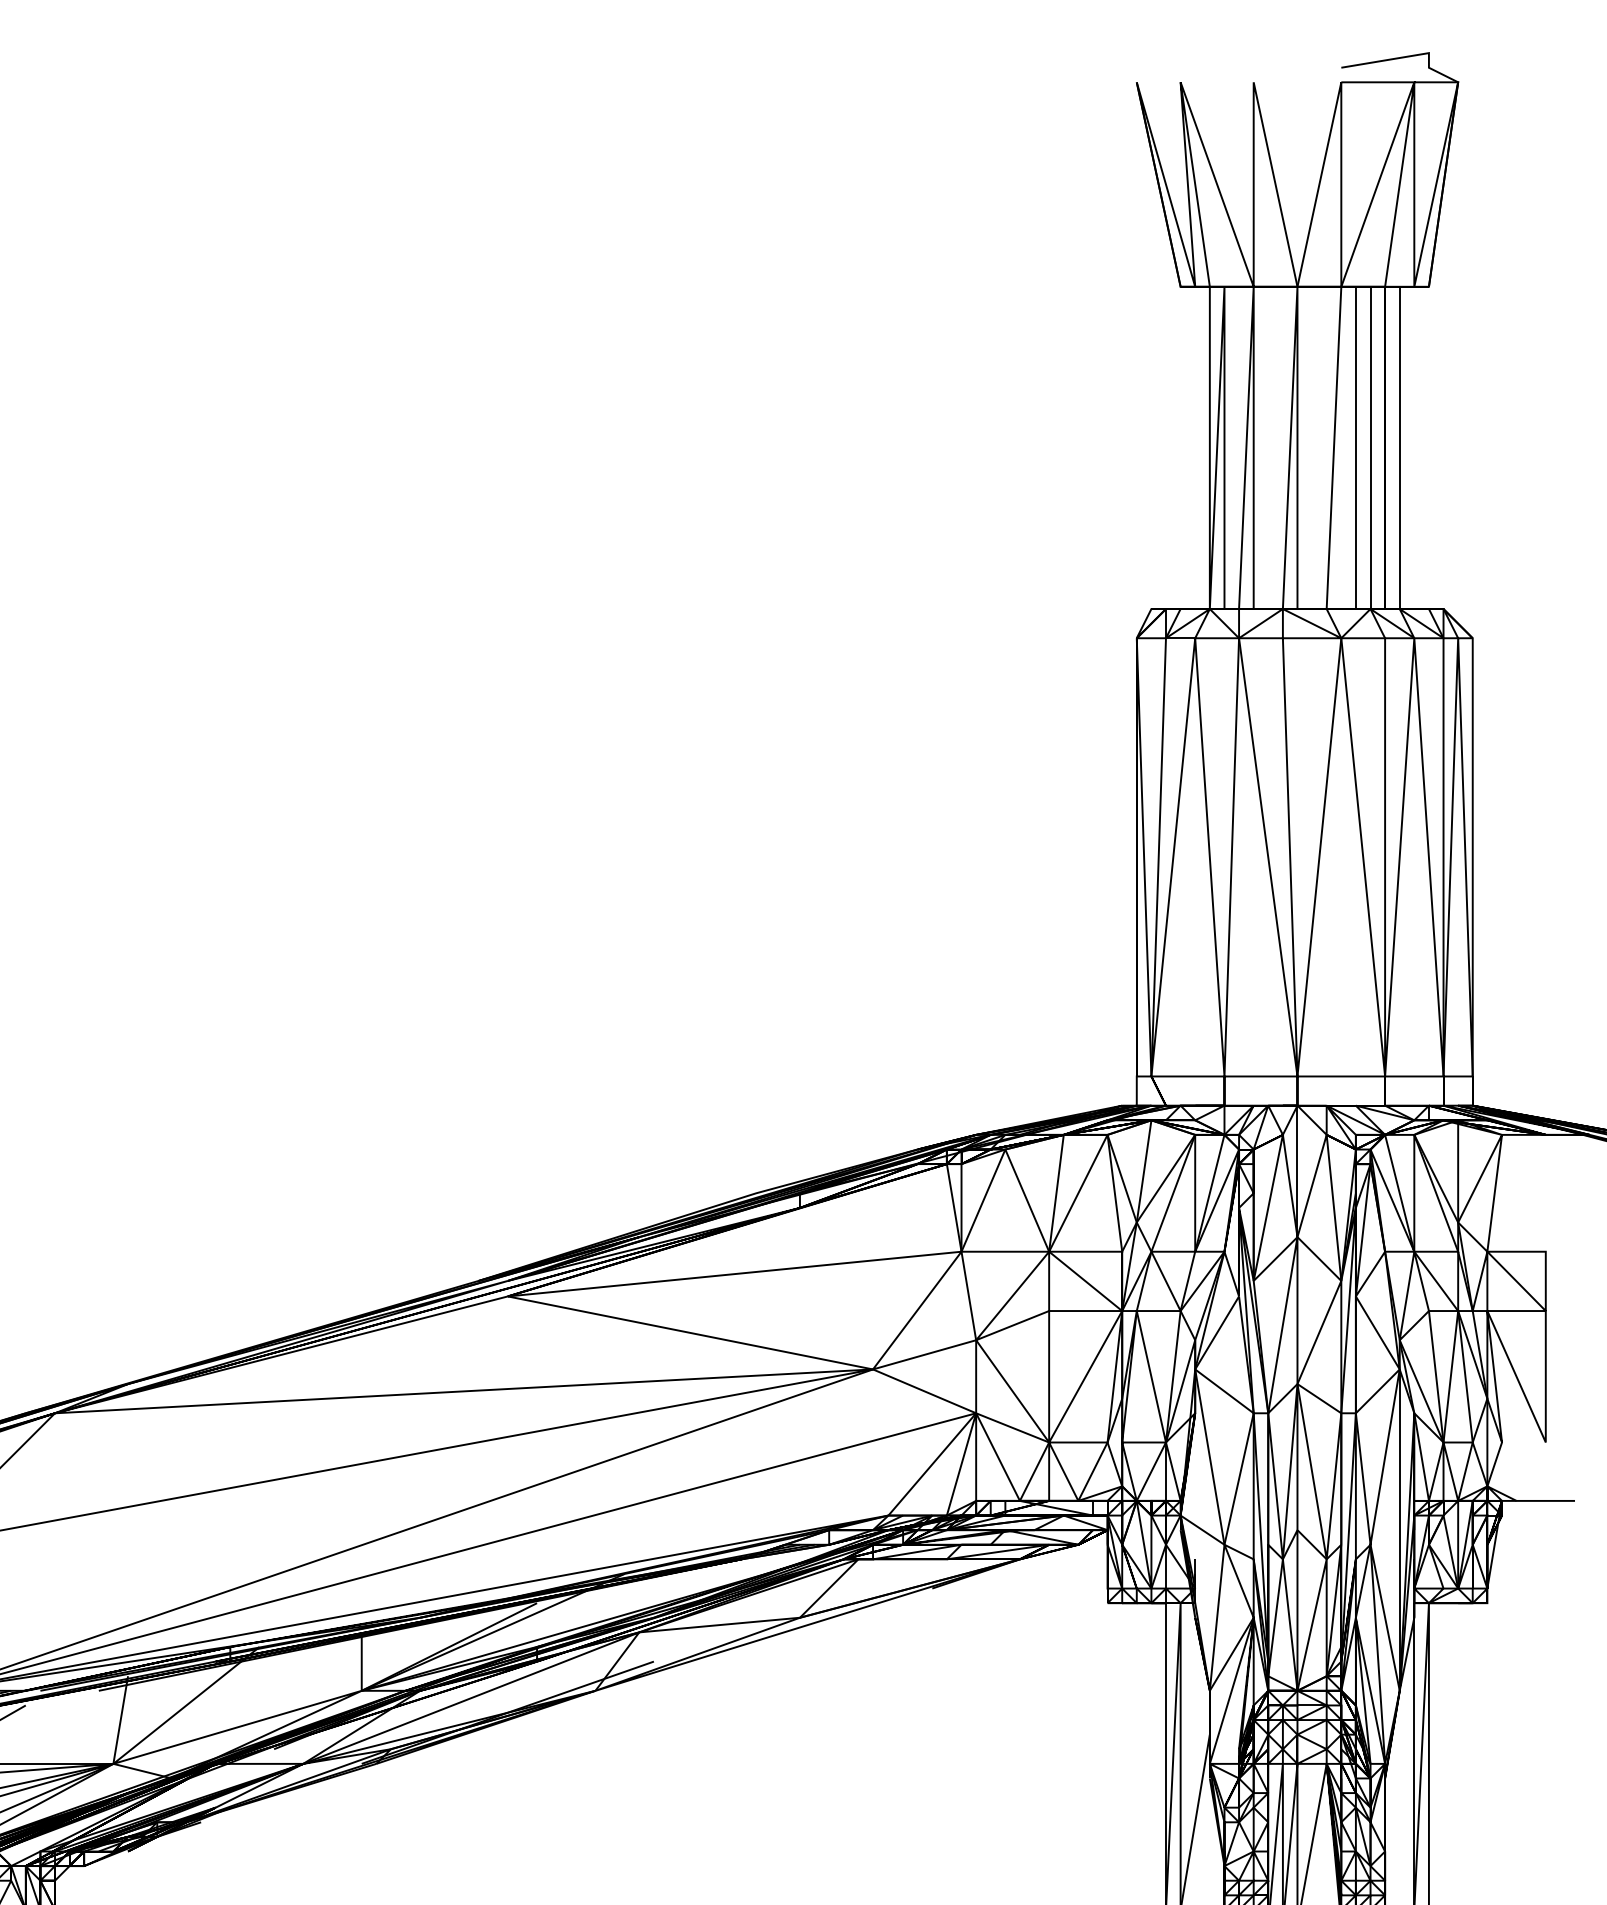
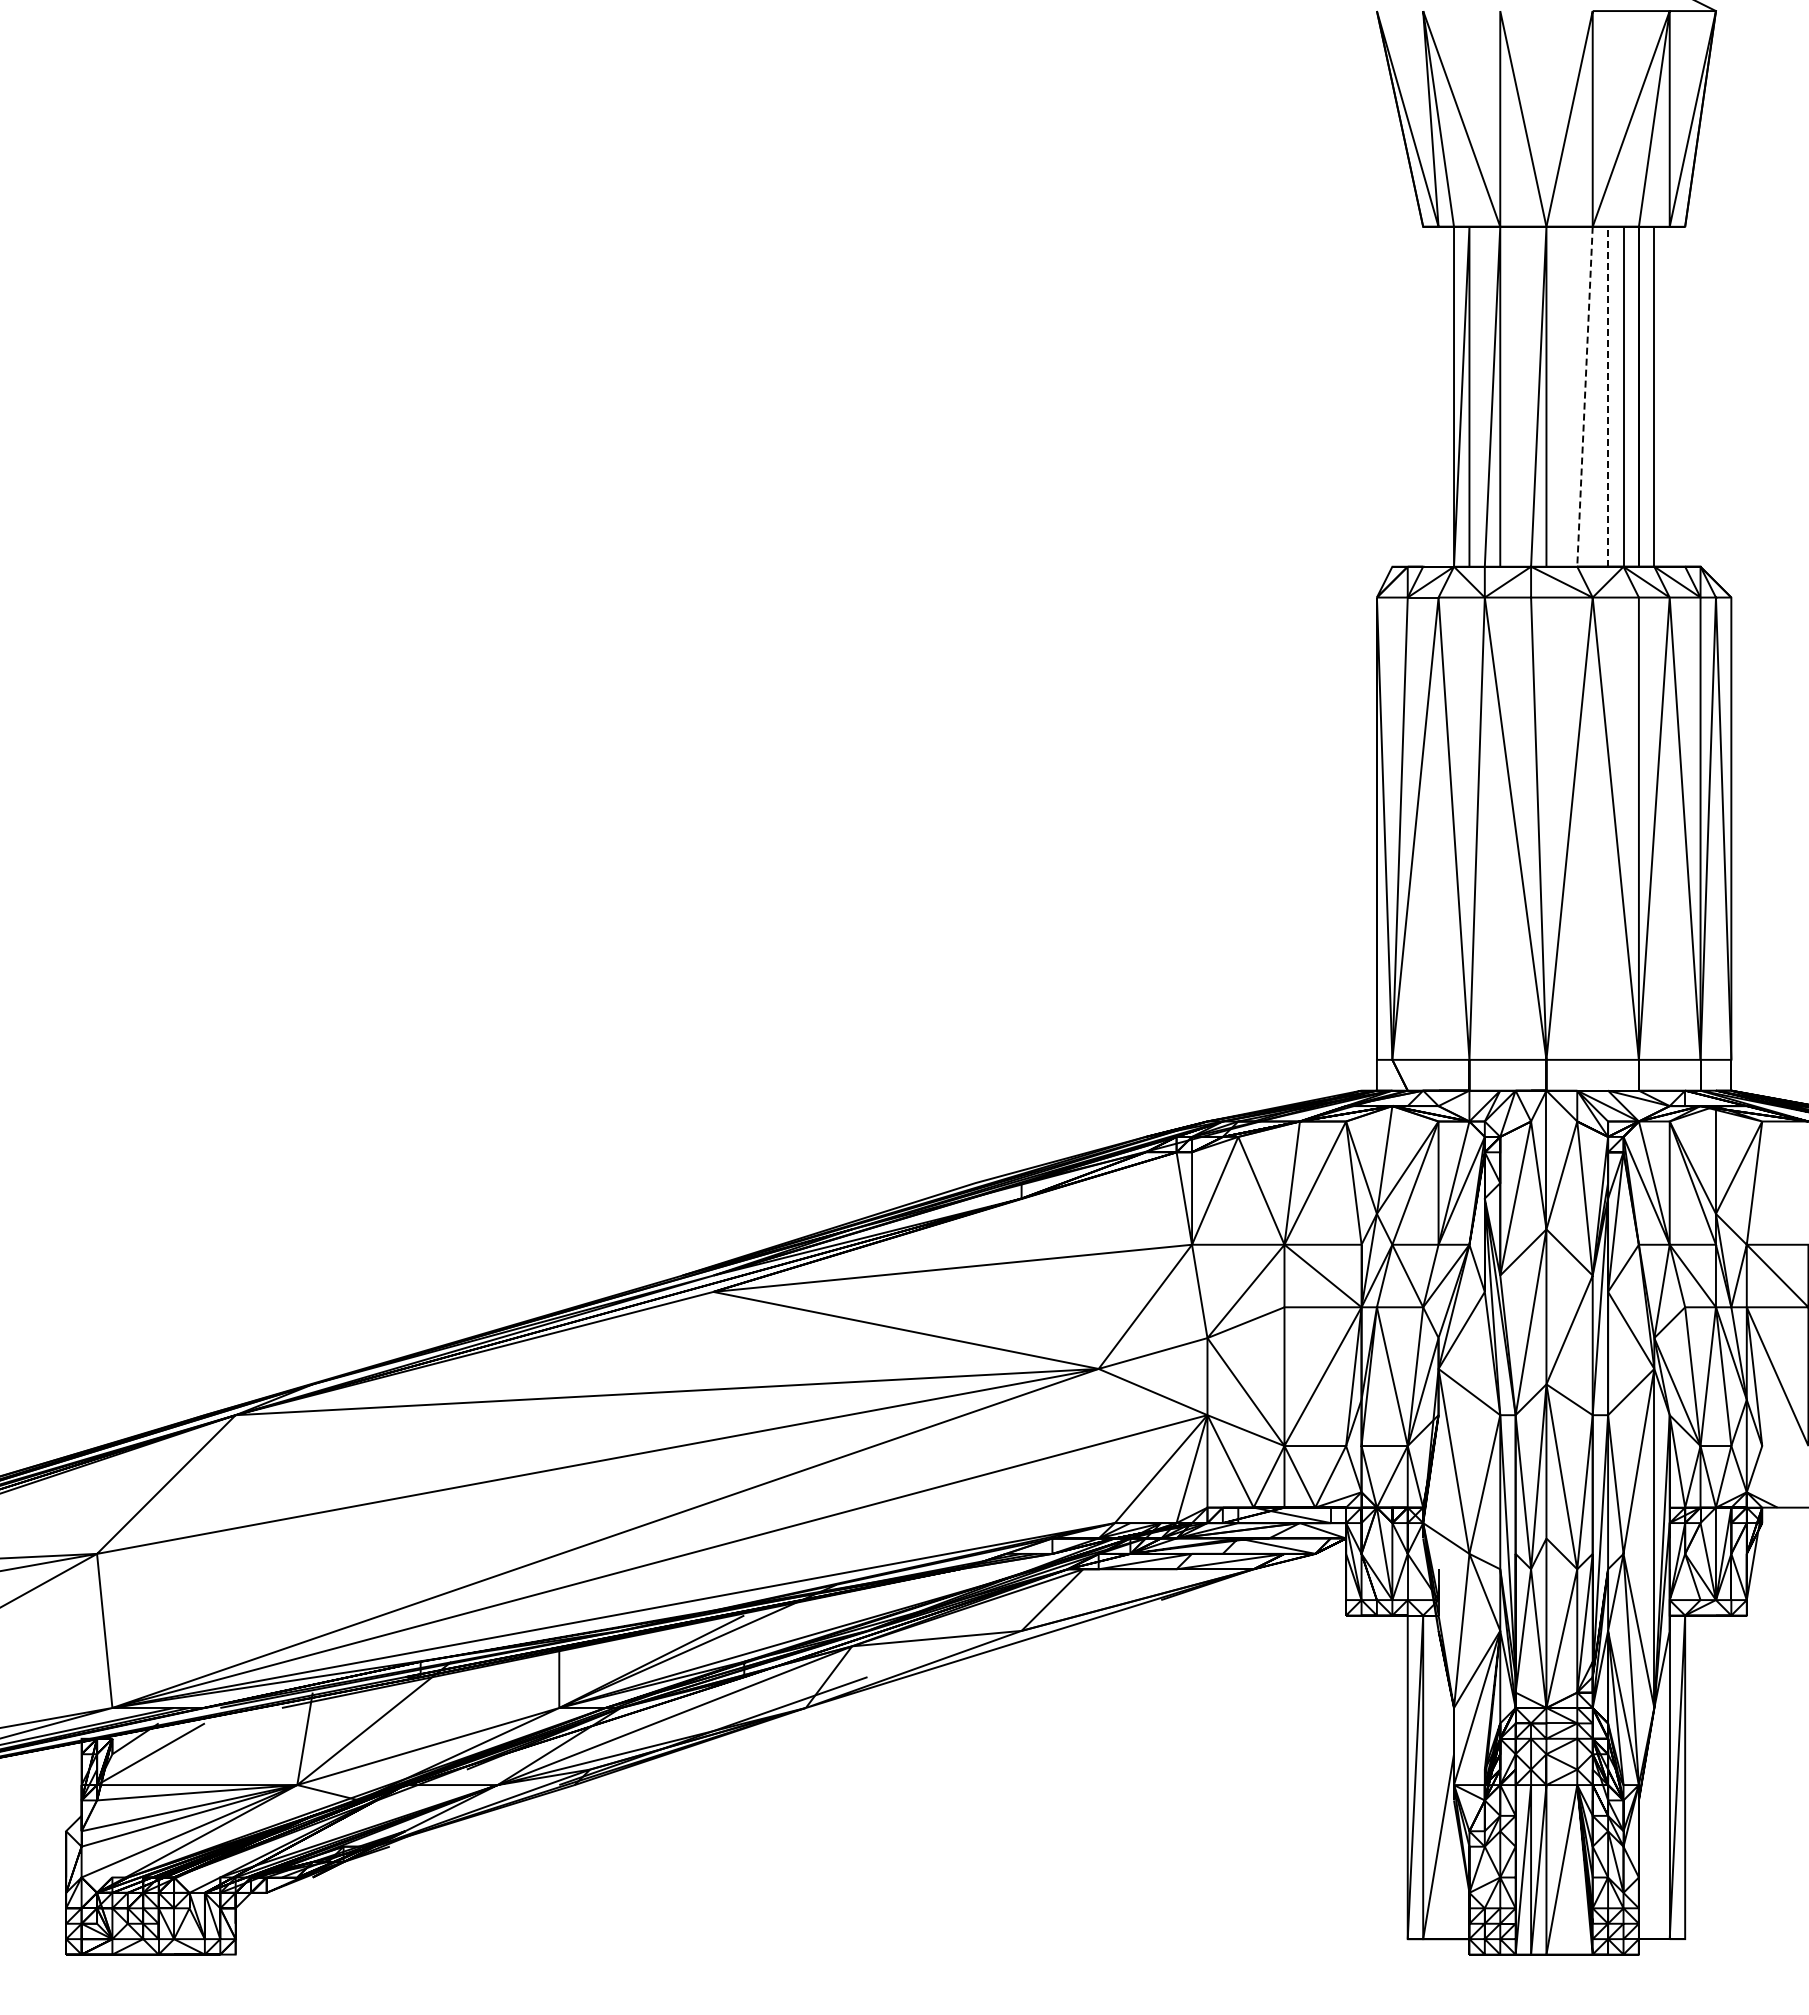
line: (1356, 447) -> (1608, 396), solid -> dashed
line: (1333, 448) -> (1584, 397), solid -> dashed

